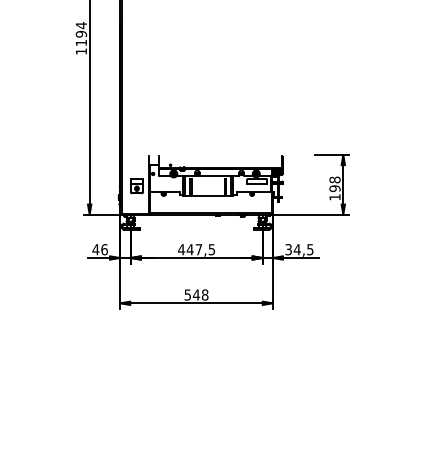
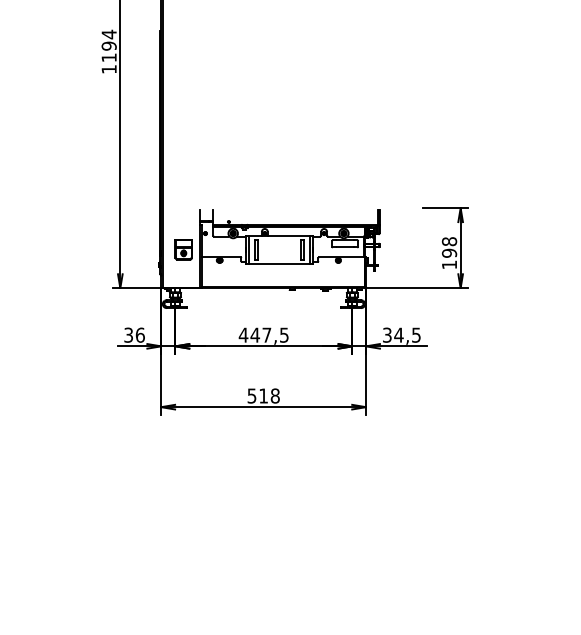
text: (95, 249) -> (128, 334), 46 -> 36
text: (196, 294) -> (263, 395), 548 -> 518

